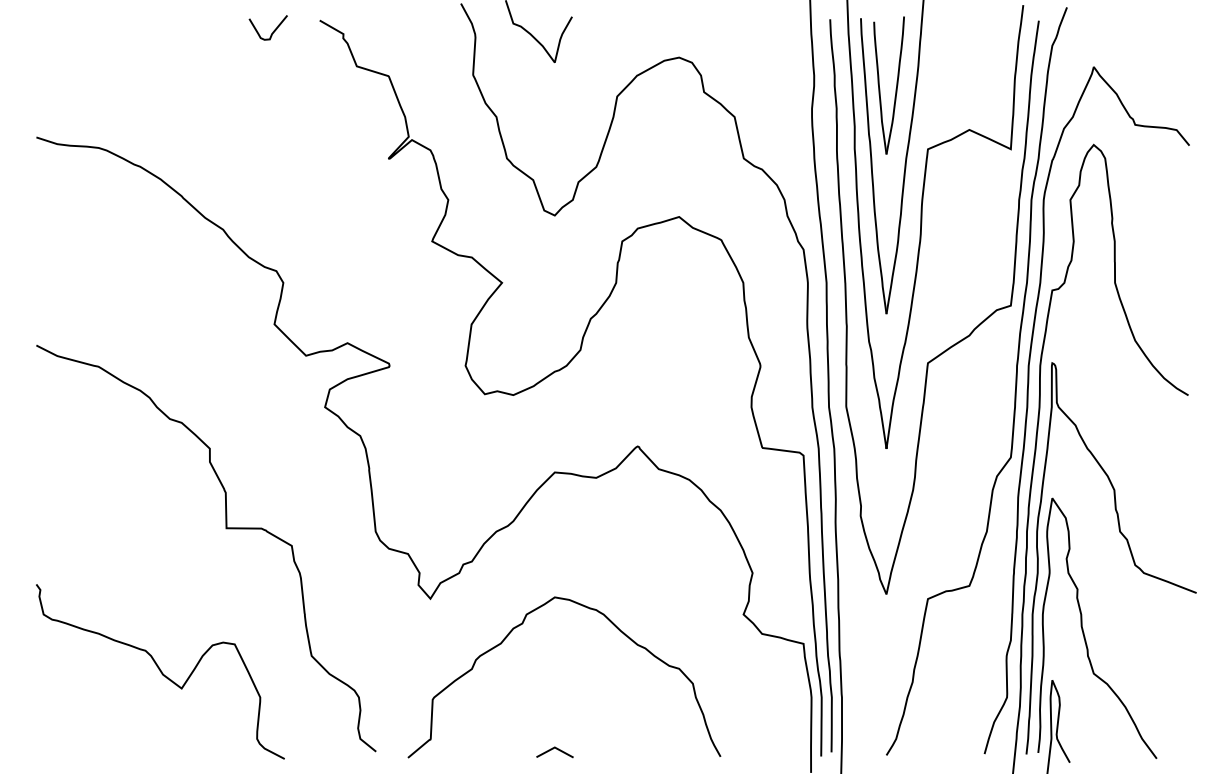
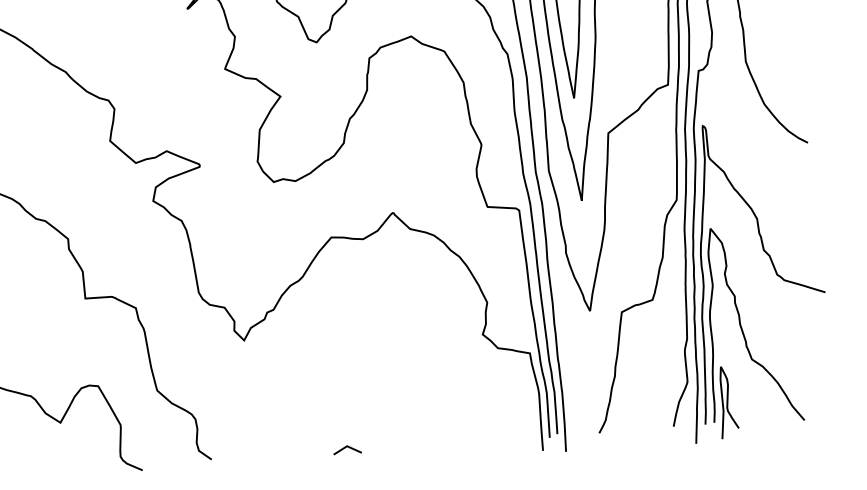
curve: (521, 625) -> (314, 355), removed

